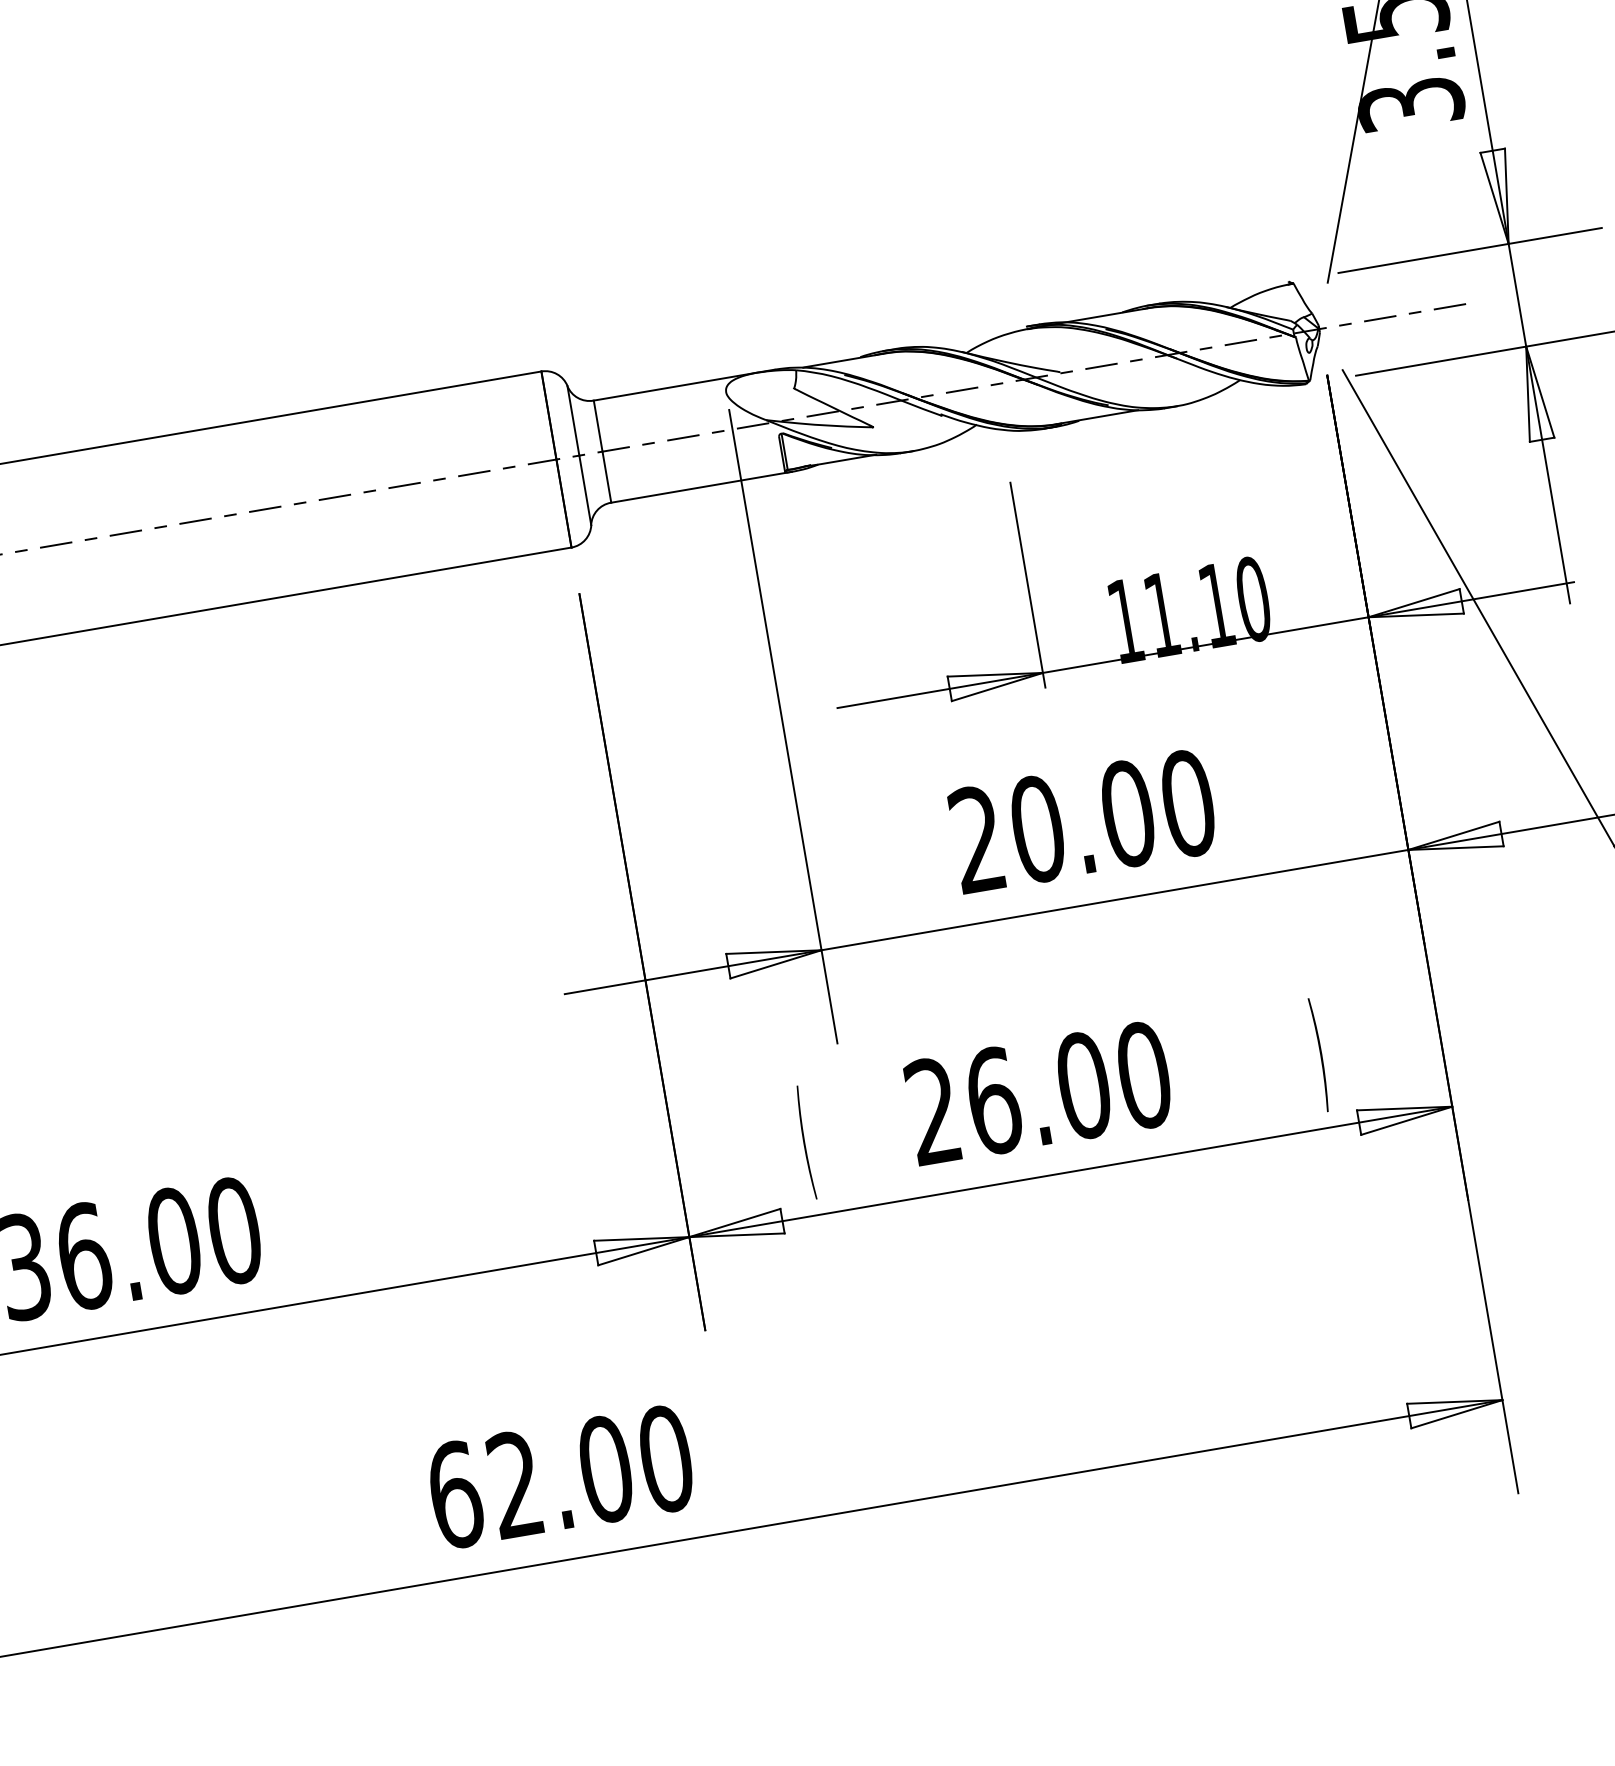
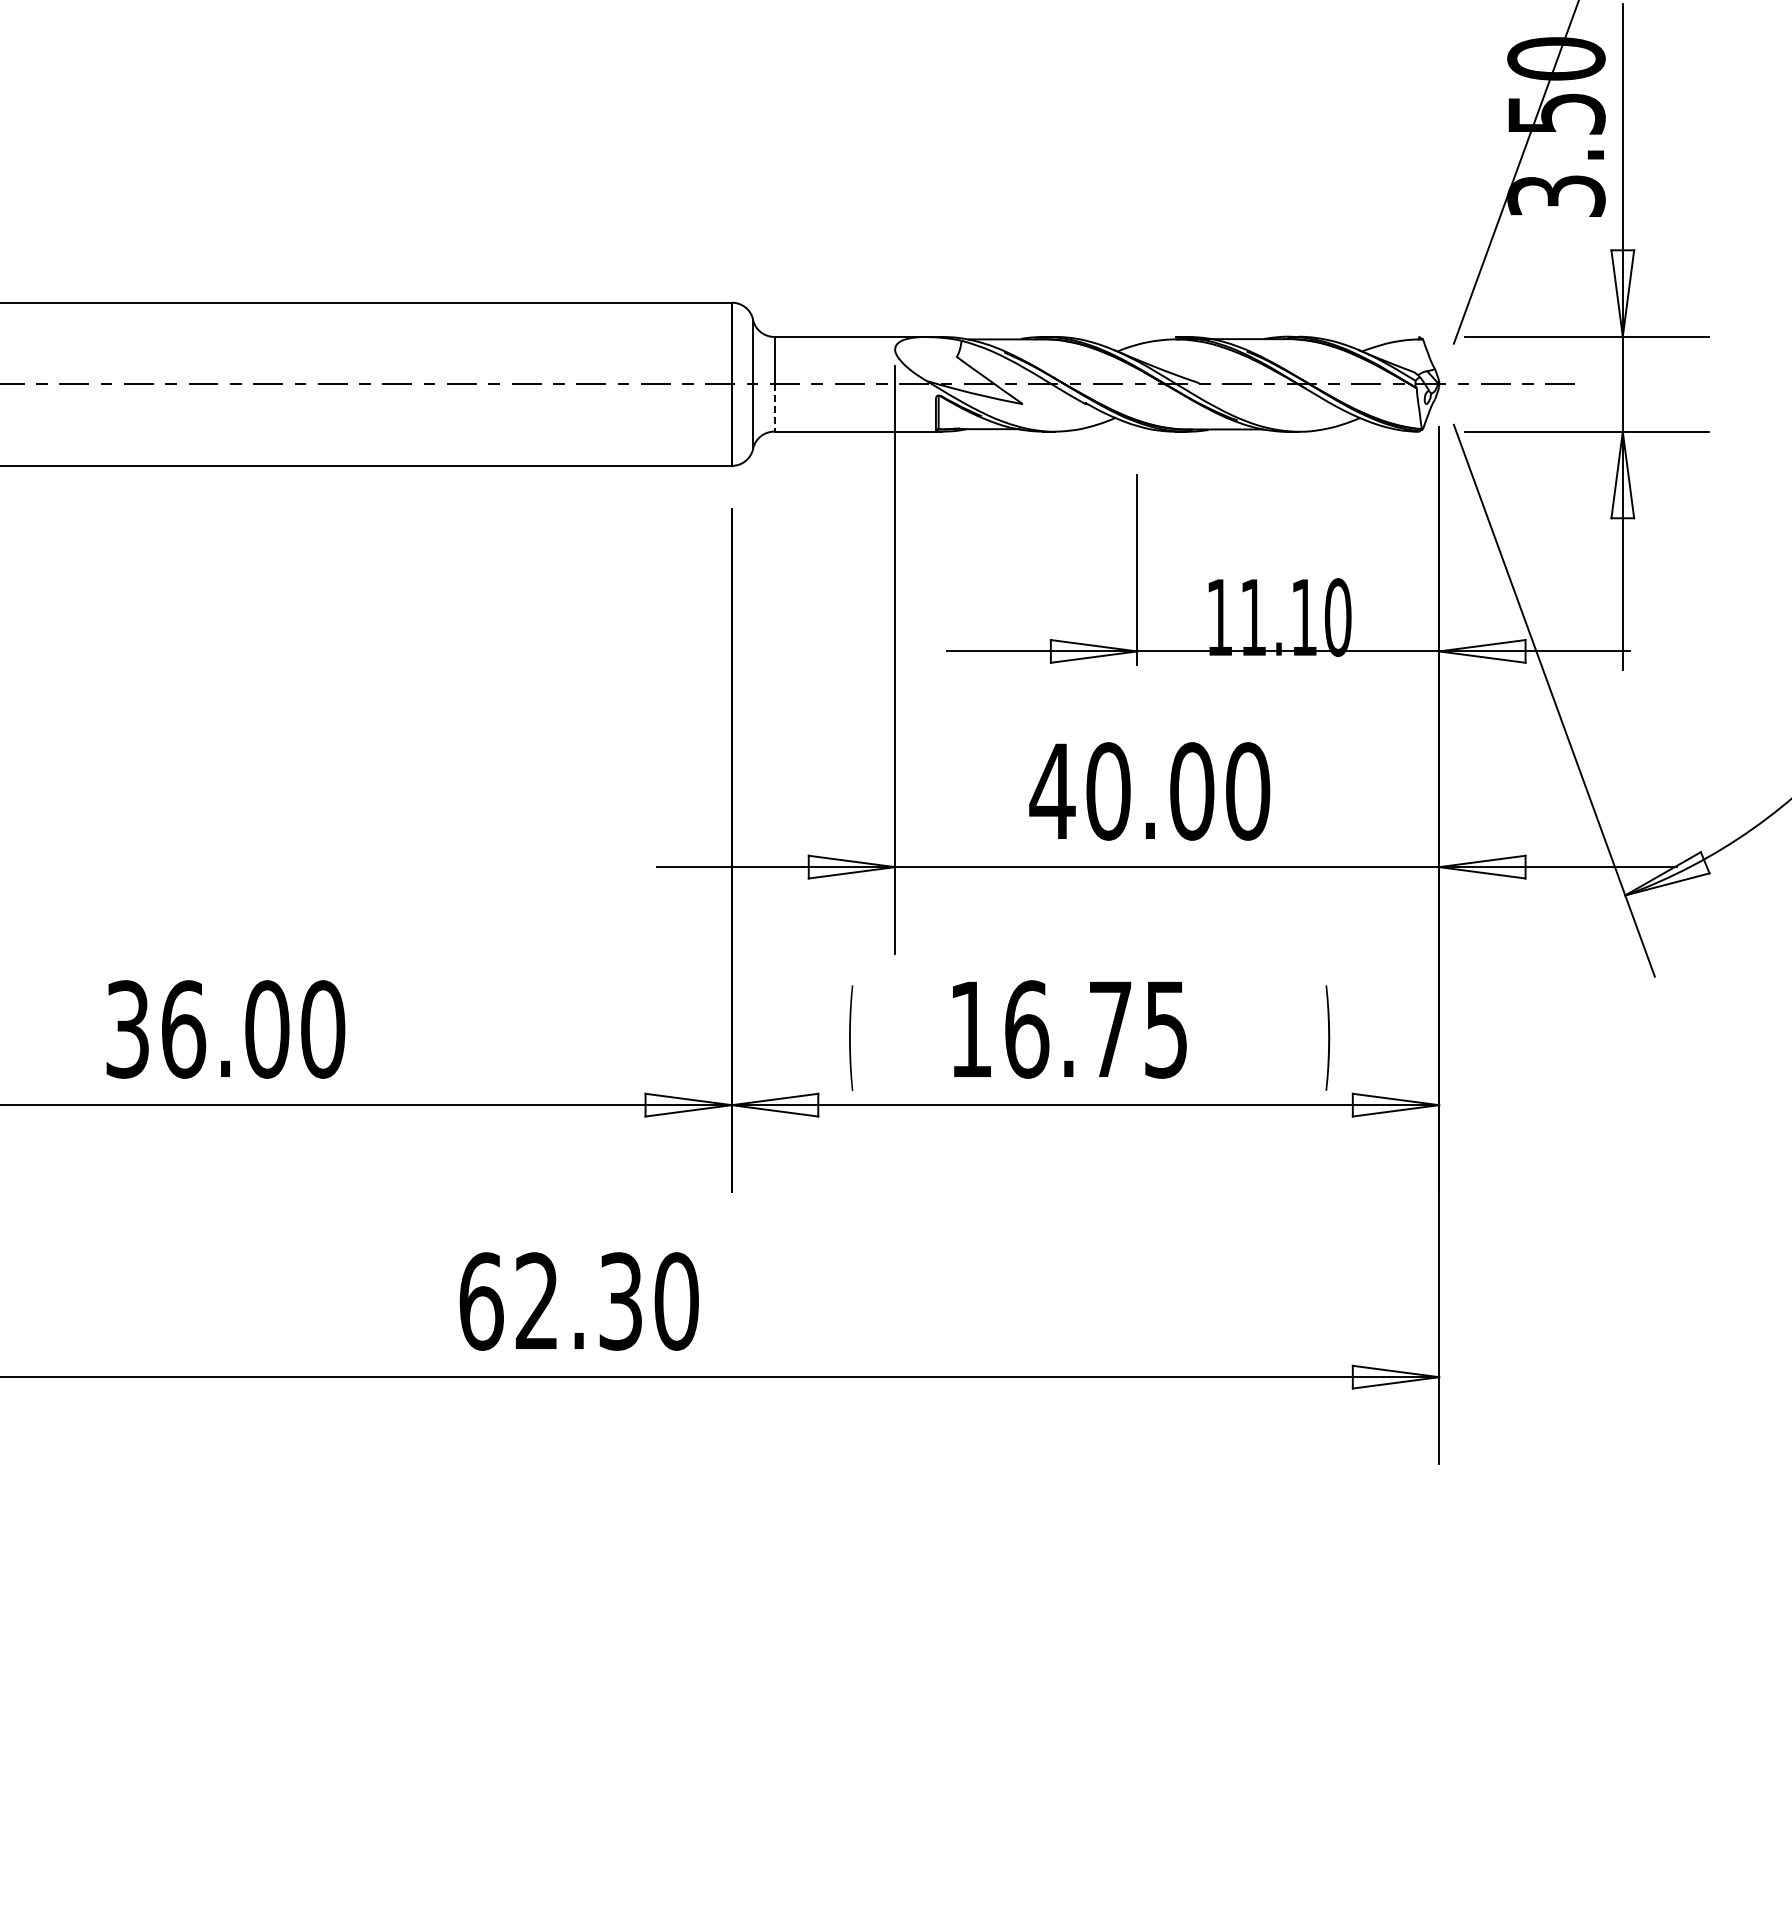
line: (606, 476) -> (774, 407), solid -> dashed
text: (977, 838) -> (1052, 790), 20.00 -> 40.00
text: (1038, 1093) -> (1068, 1029), 26.00 -> 16.75
text: (606, 1469) -> (621, 1301), 62.00 -> 62.30

